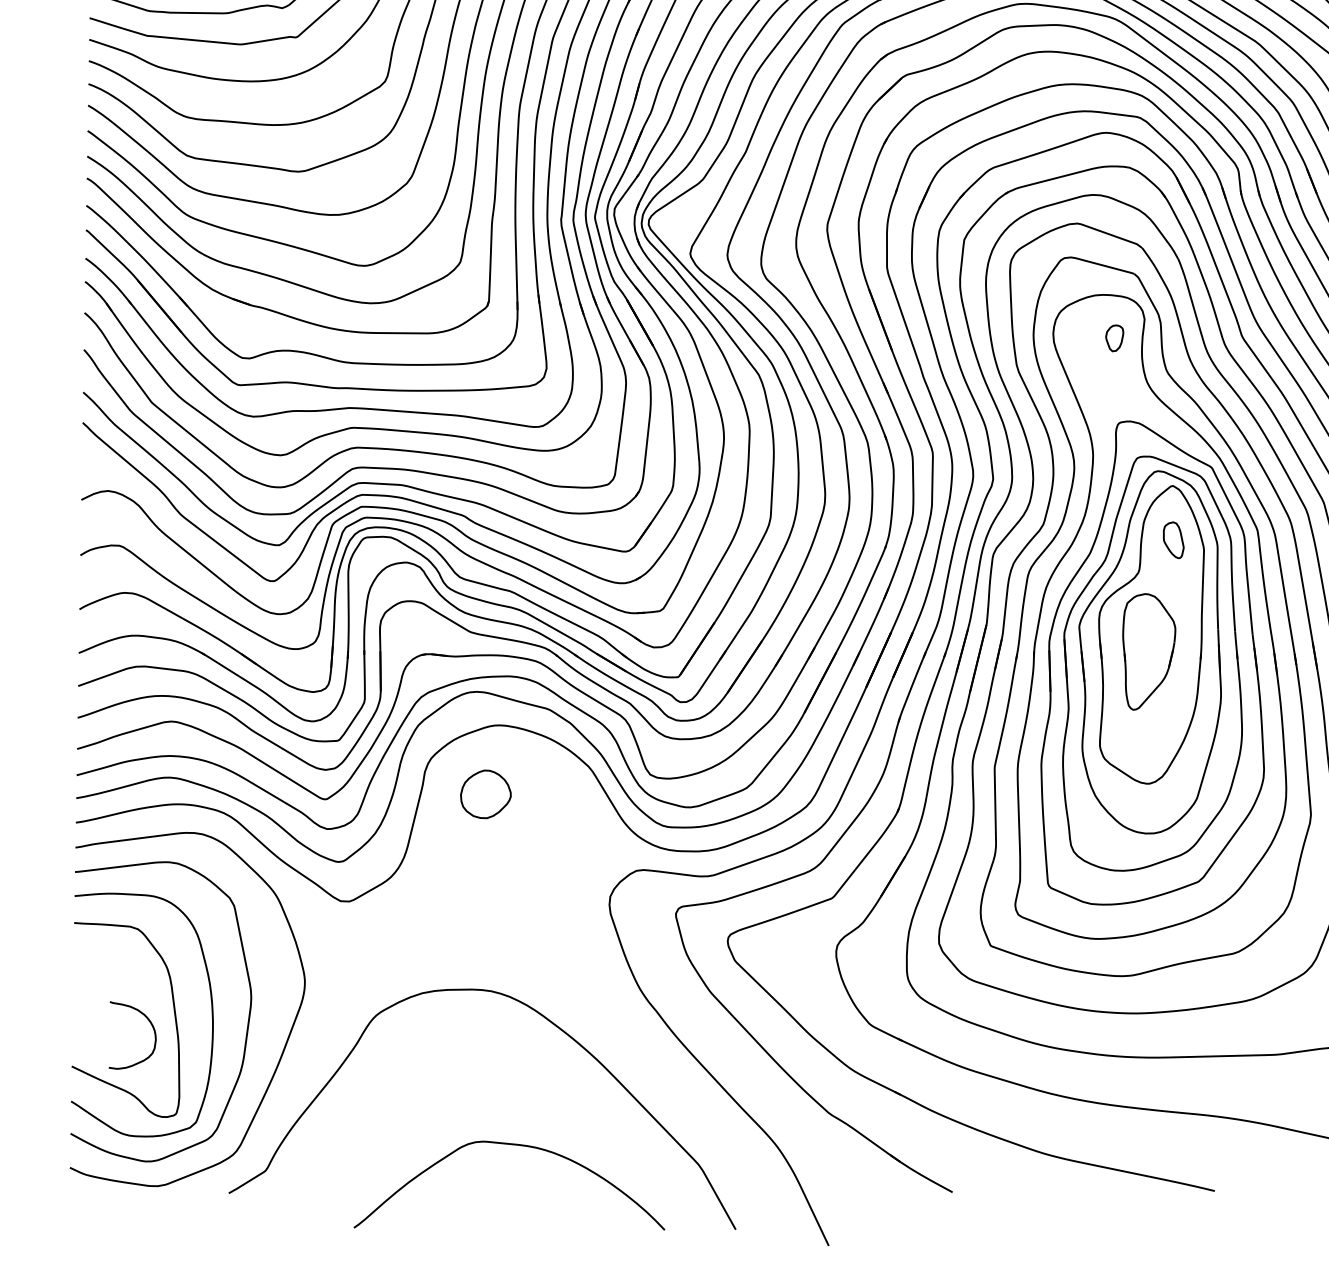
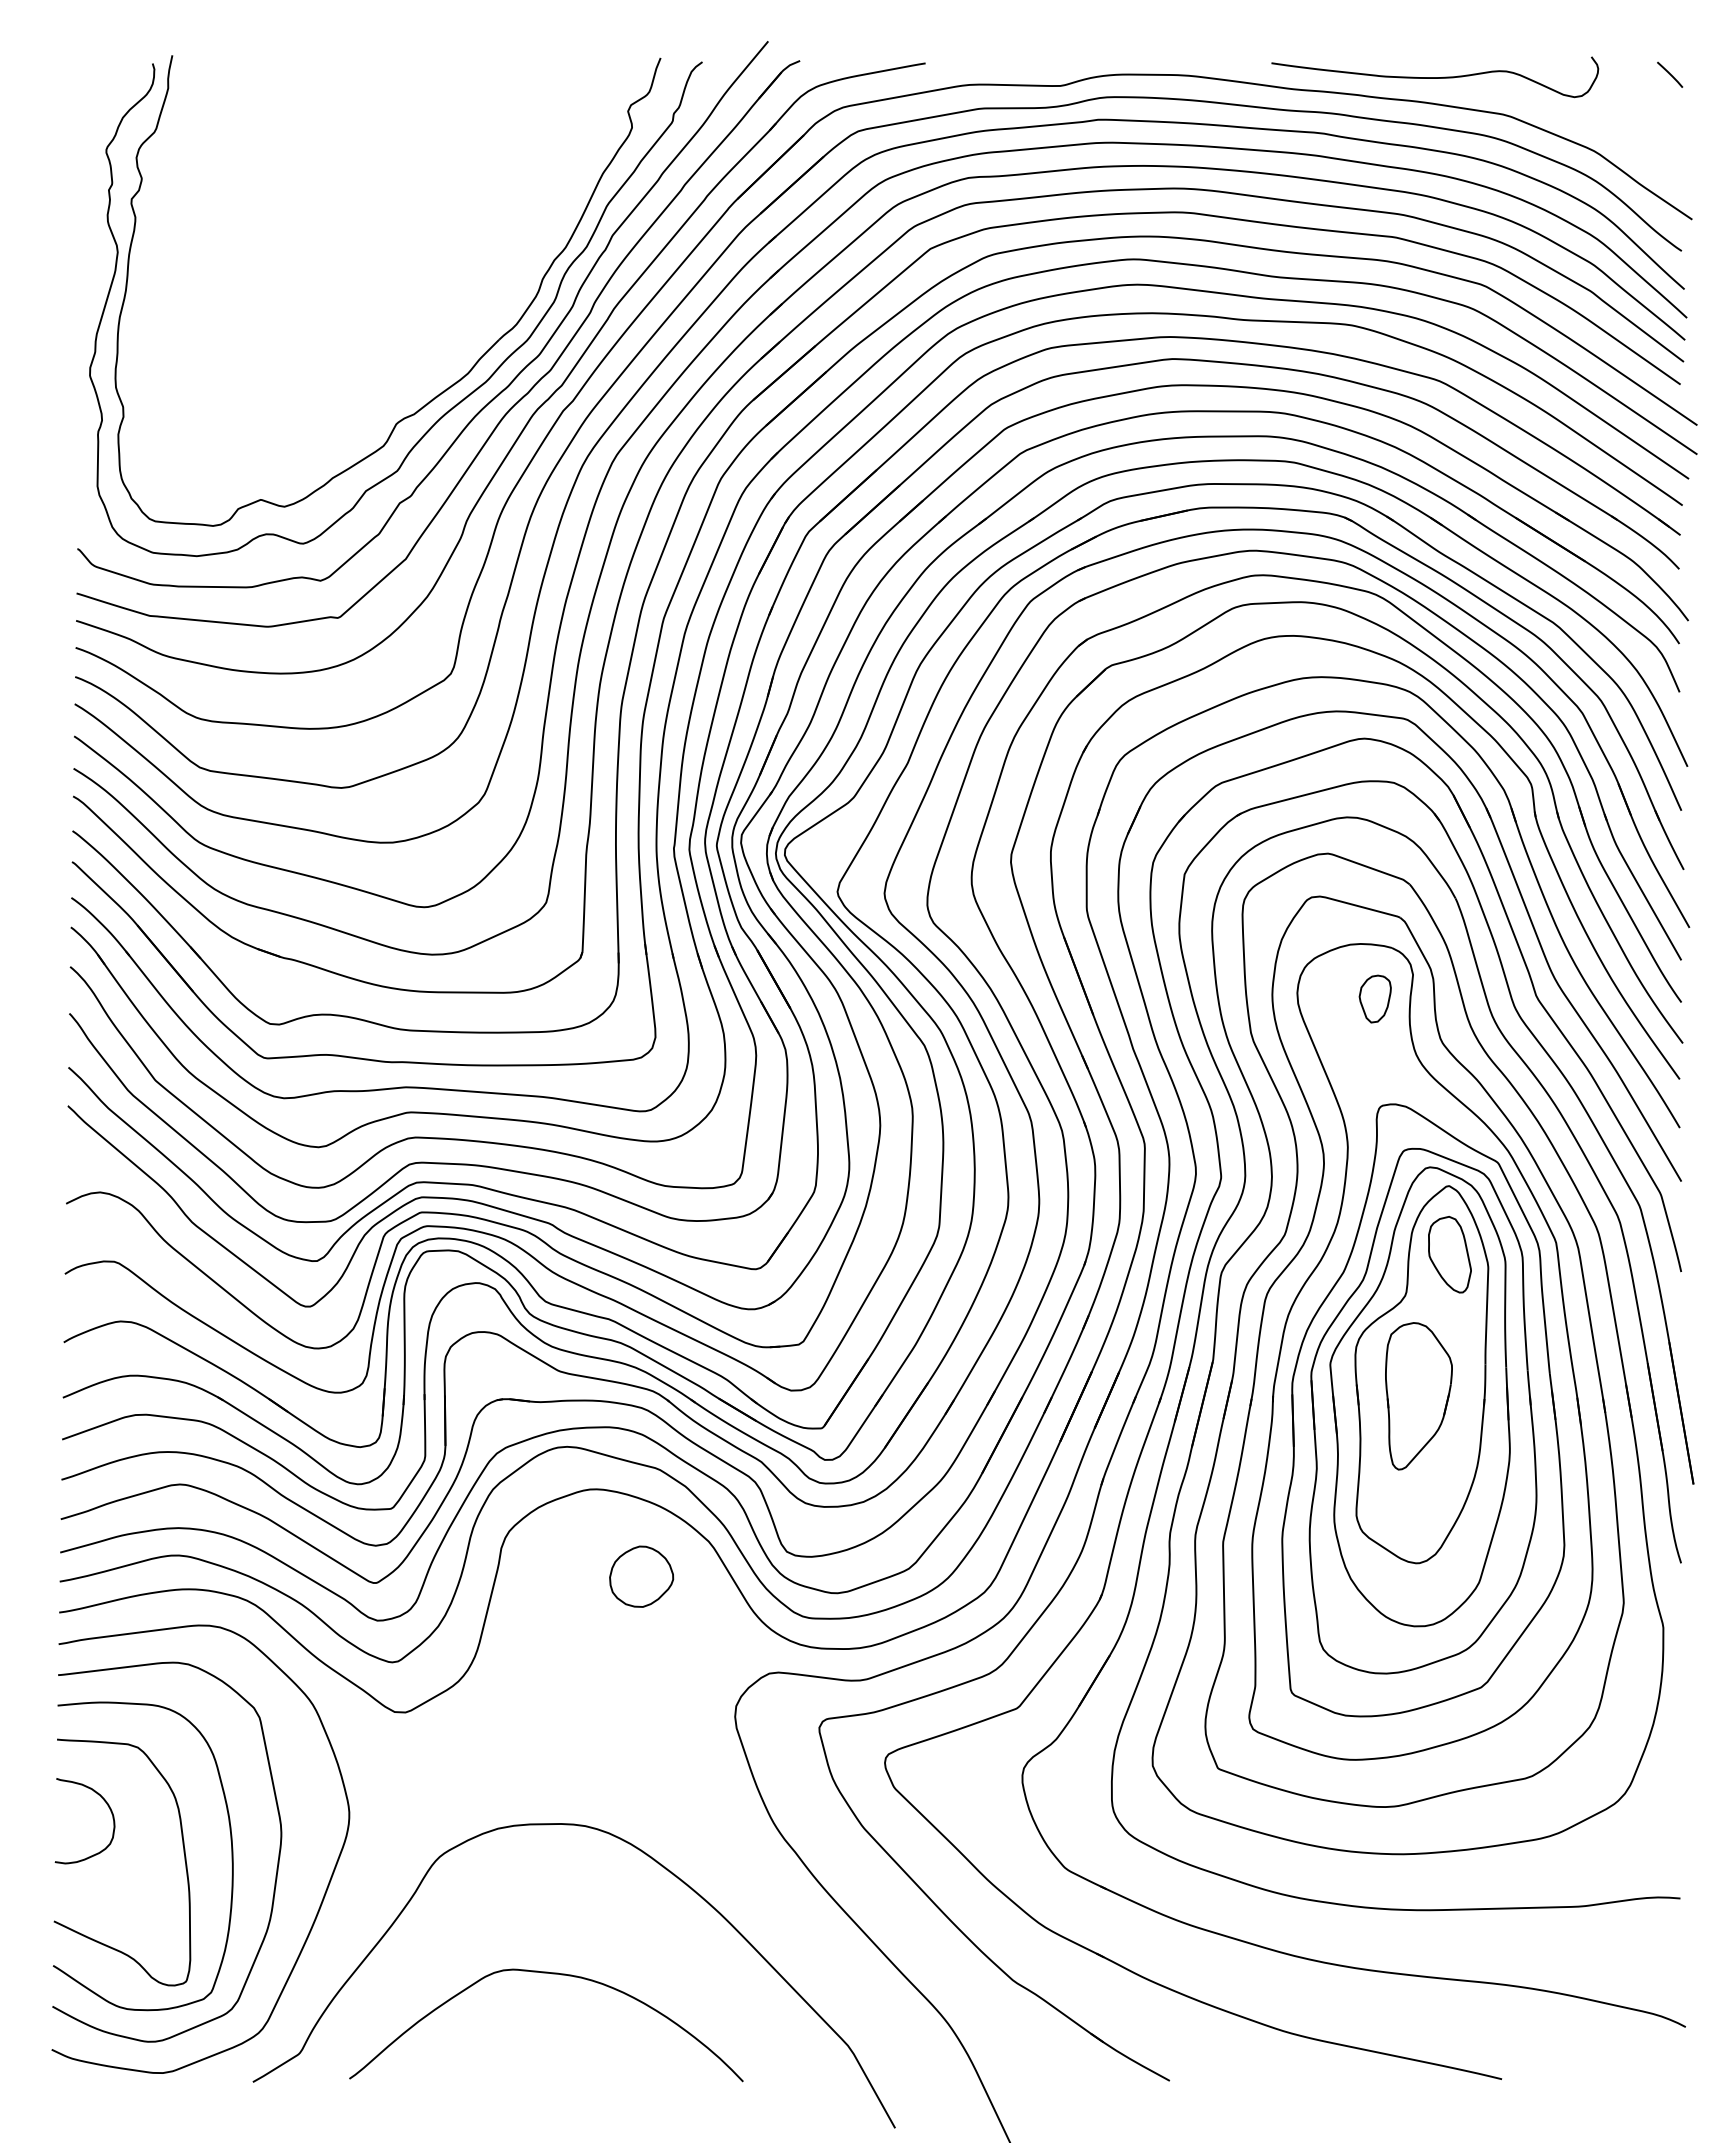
part: (1114, 337) -> (1374, 998), size x1.43
part: (1173, 540) -> (1449, 1254), size x1.67
part: (485, 794) -> (641, 1576), moved
curve: (151, 1026) -> (109, 1809), moved
curve: (514, 1145) -> (552, 1974), moved

